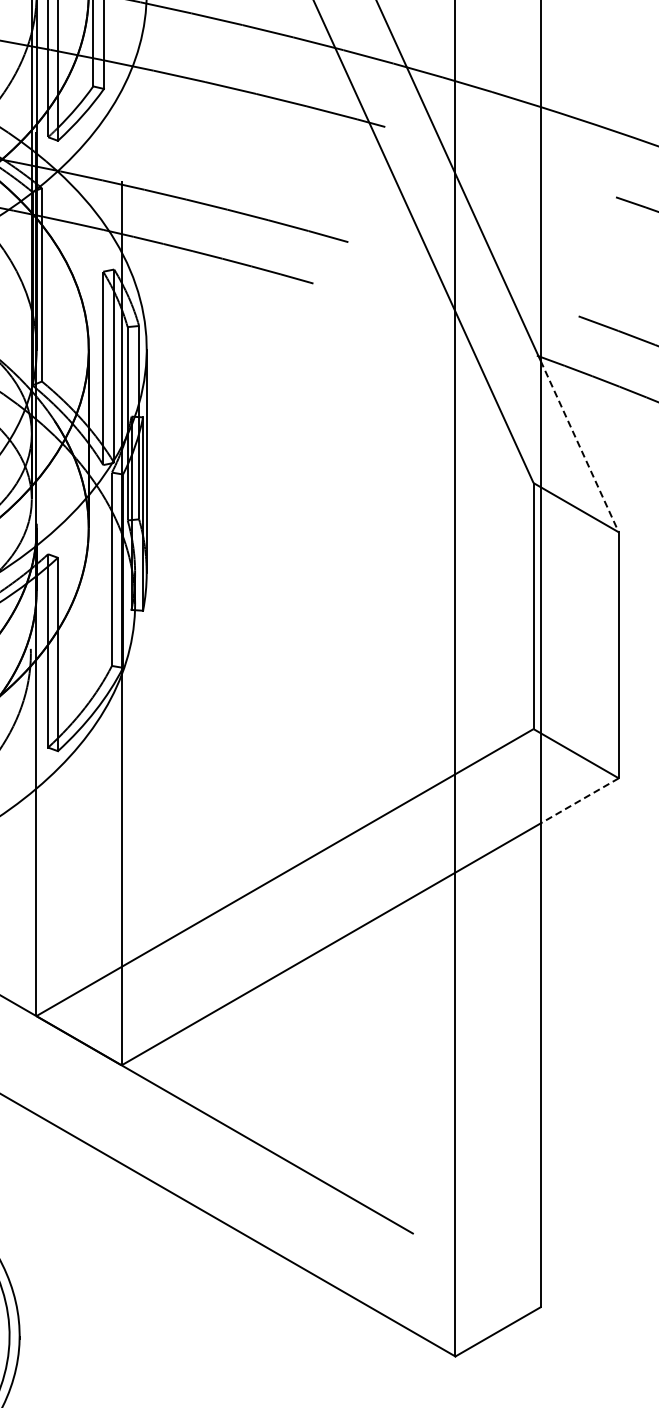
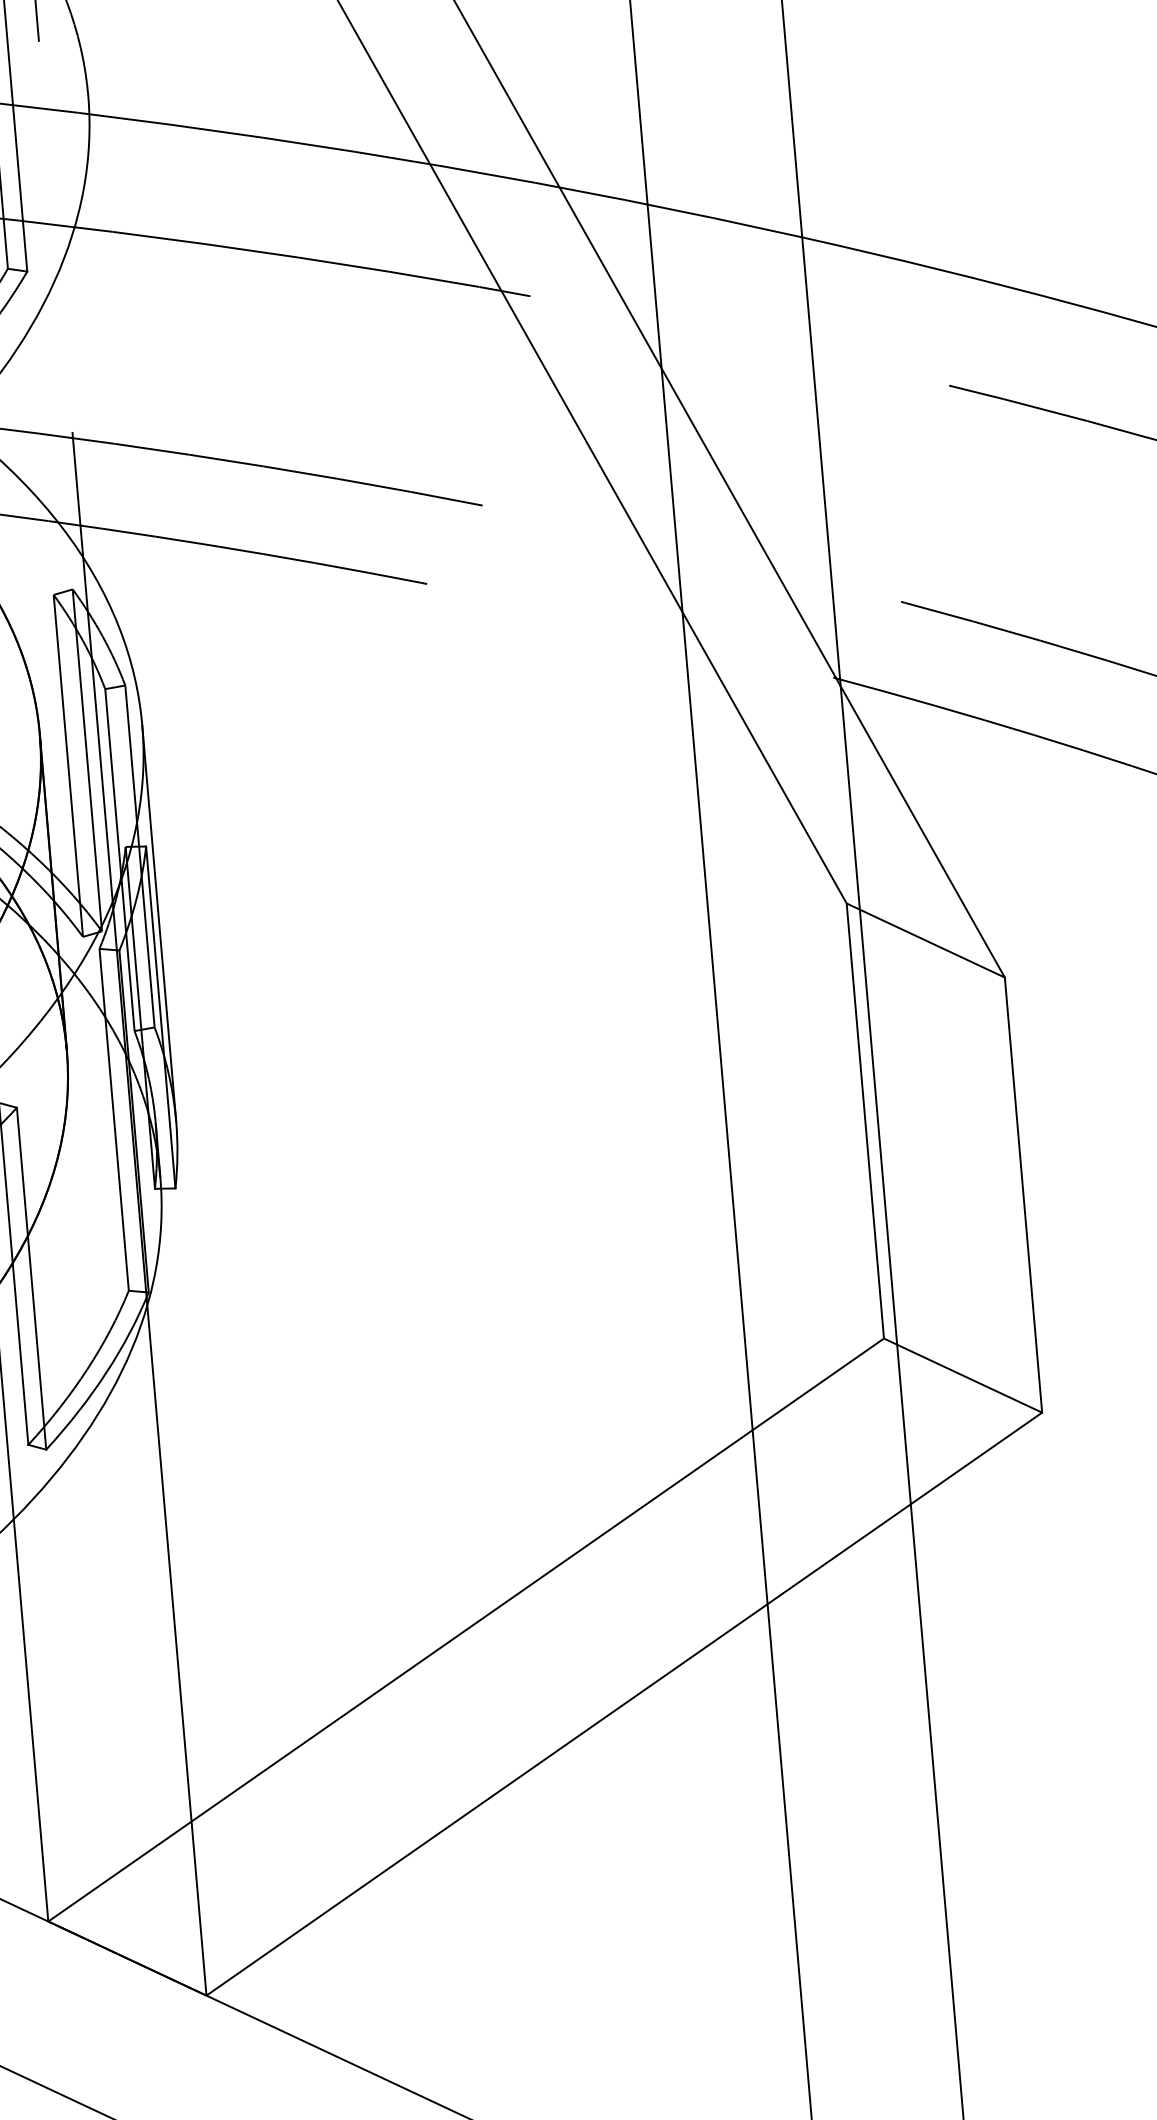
line: (579, 447) -> (922, 833), dashed -> solid
line: (579, 801) -> (976, 1459), dashed -> solid

